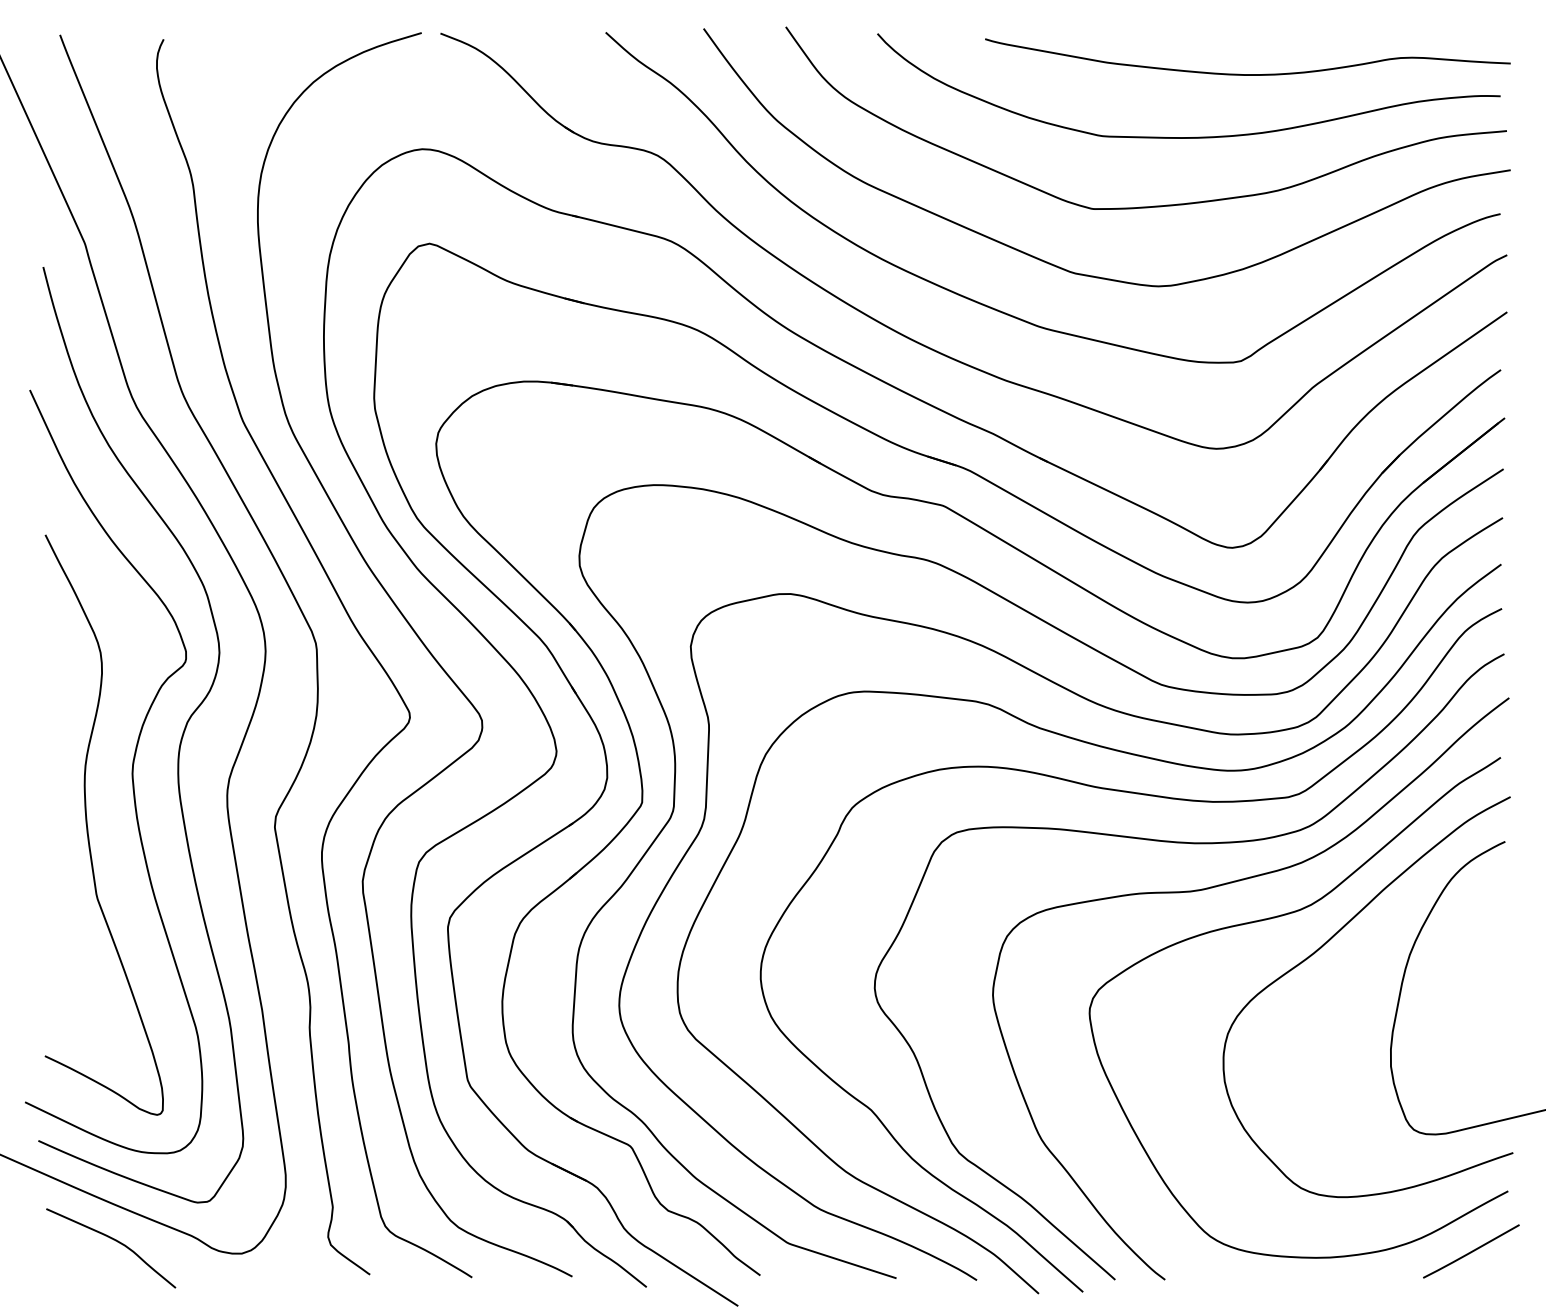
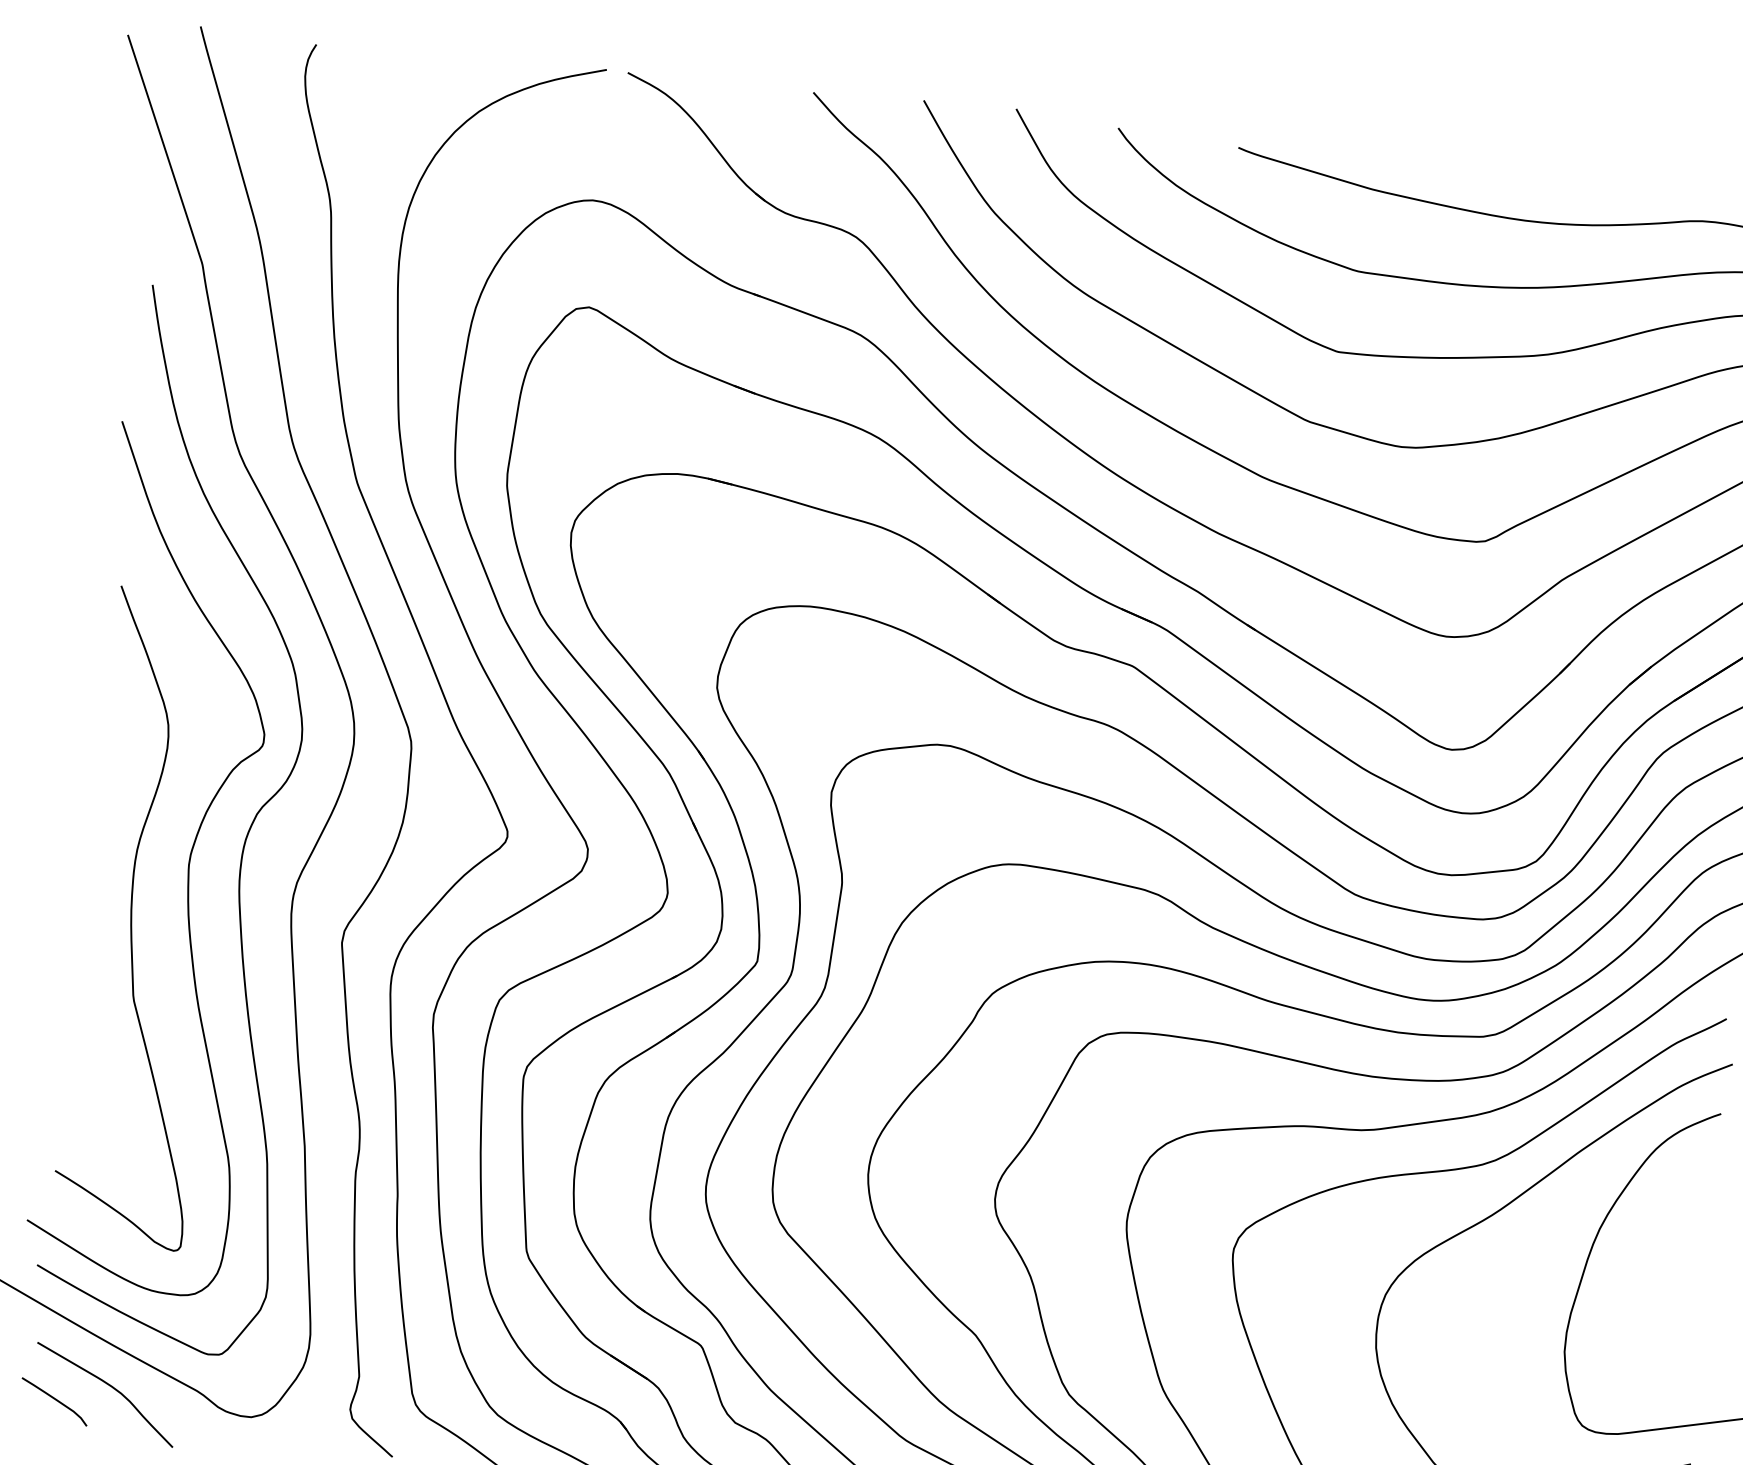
curve: (67, 1258) -> (54, 1400), added

